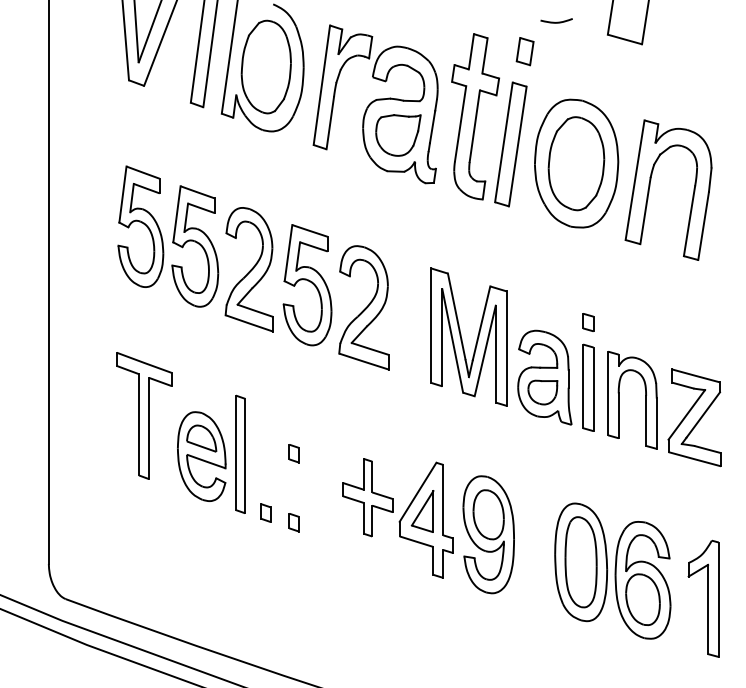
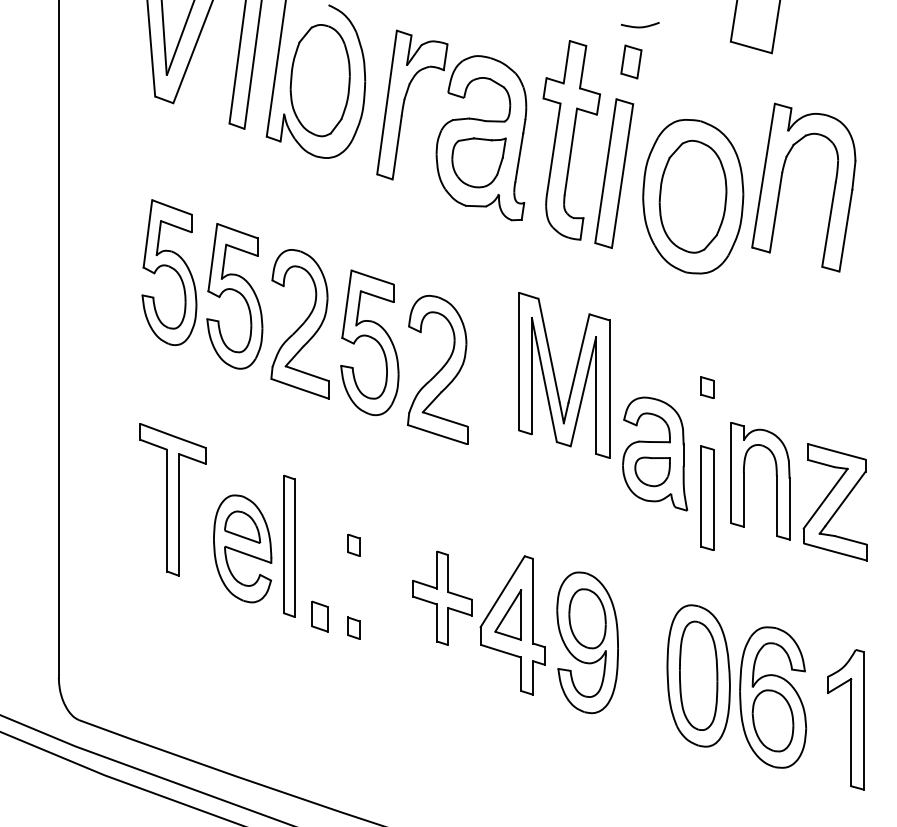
curve: (556, 22) -> (639, 26), moved
part: (650, 188) -> (781, 185), moved
part: (462, 337) -> (555, 375), moved
part: (588, 387) -> (707, 497), moved
part: (265, 512) -> (319, 616), size x1.4

